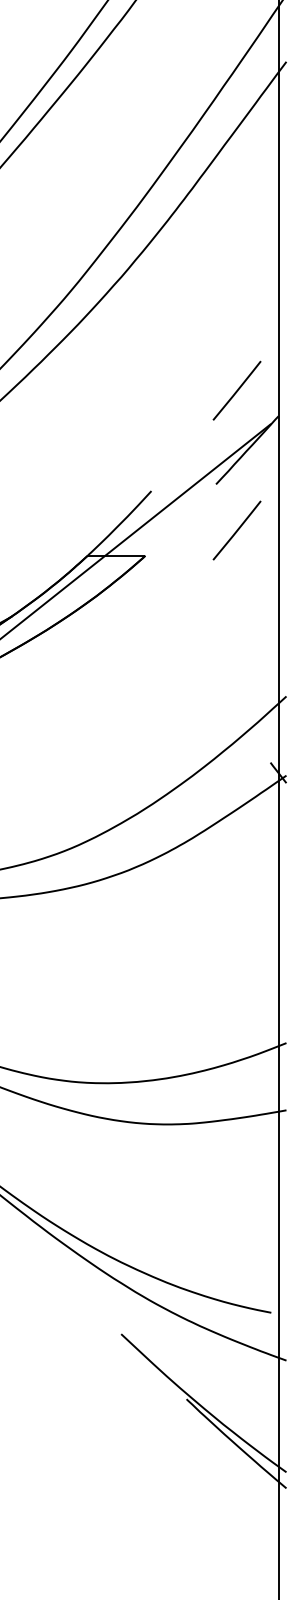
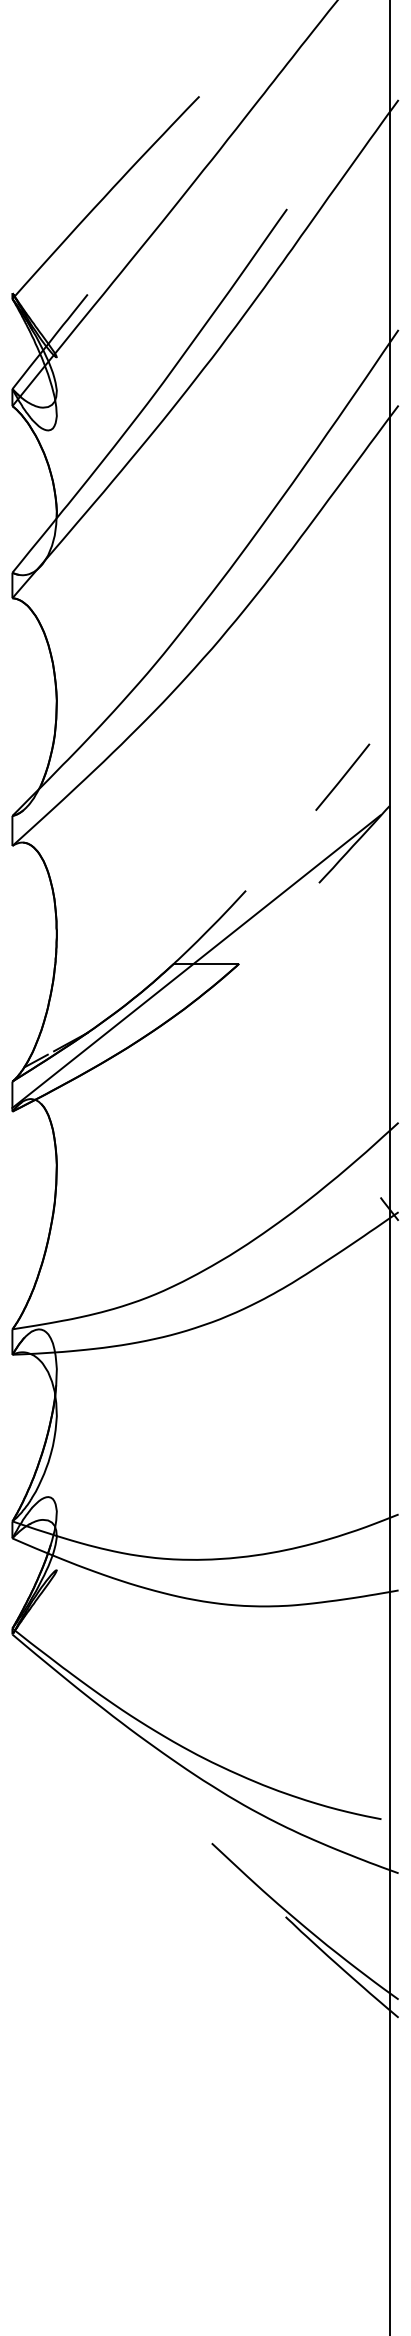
line: (236, 529) -> (342, 934), removed

